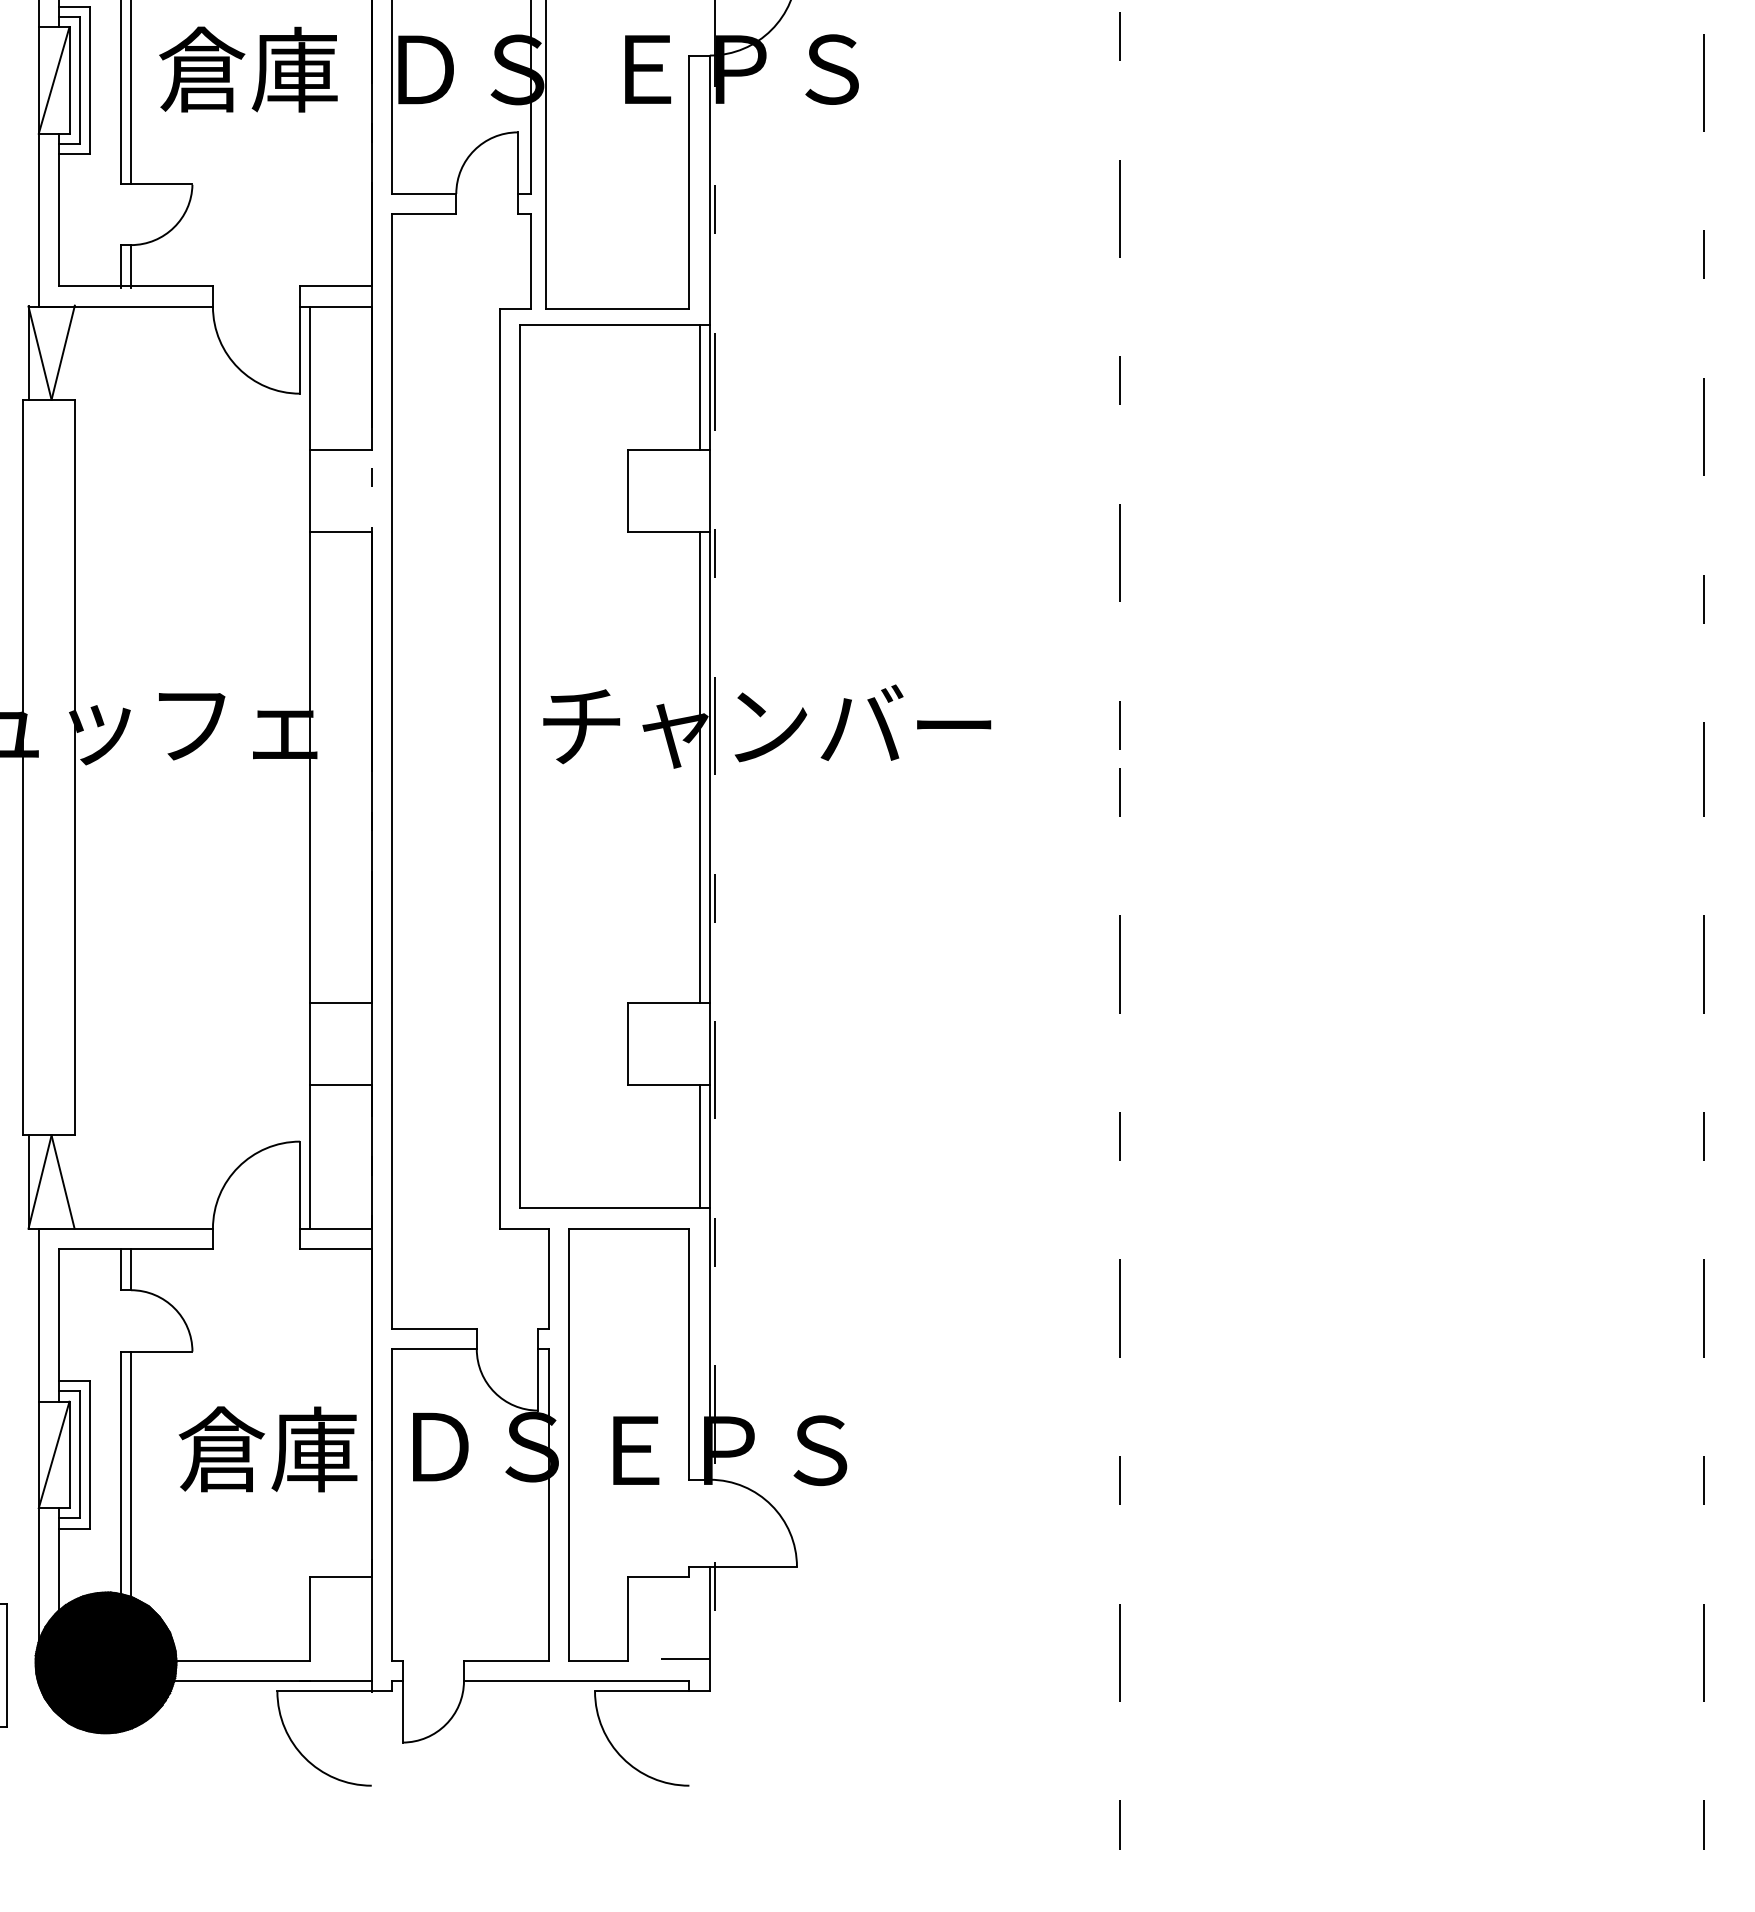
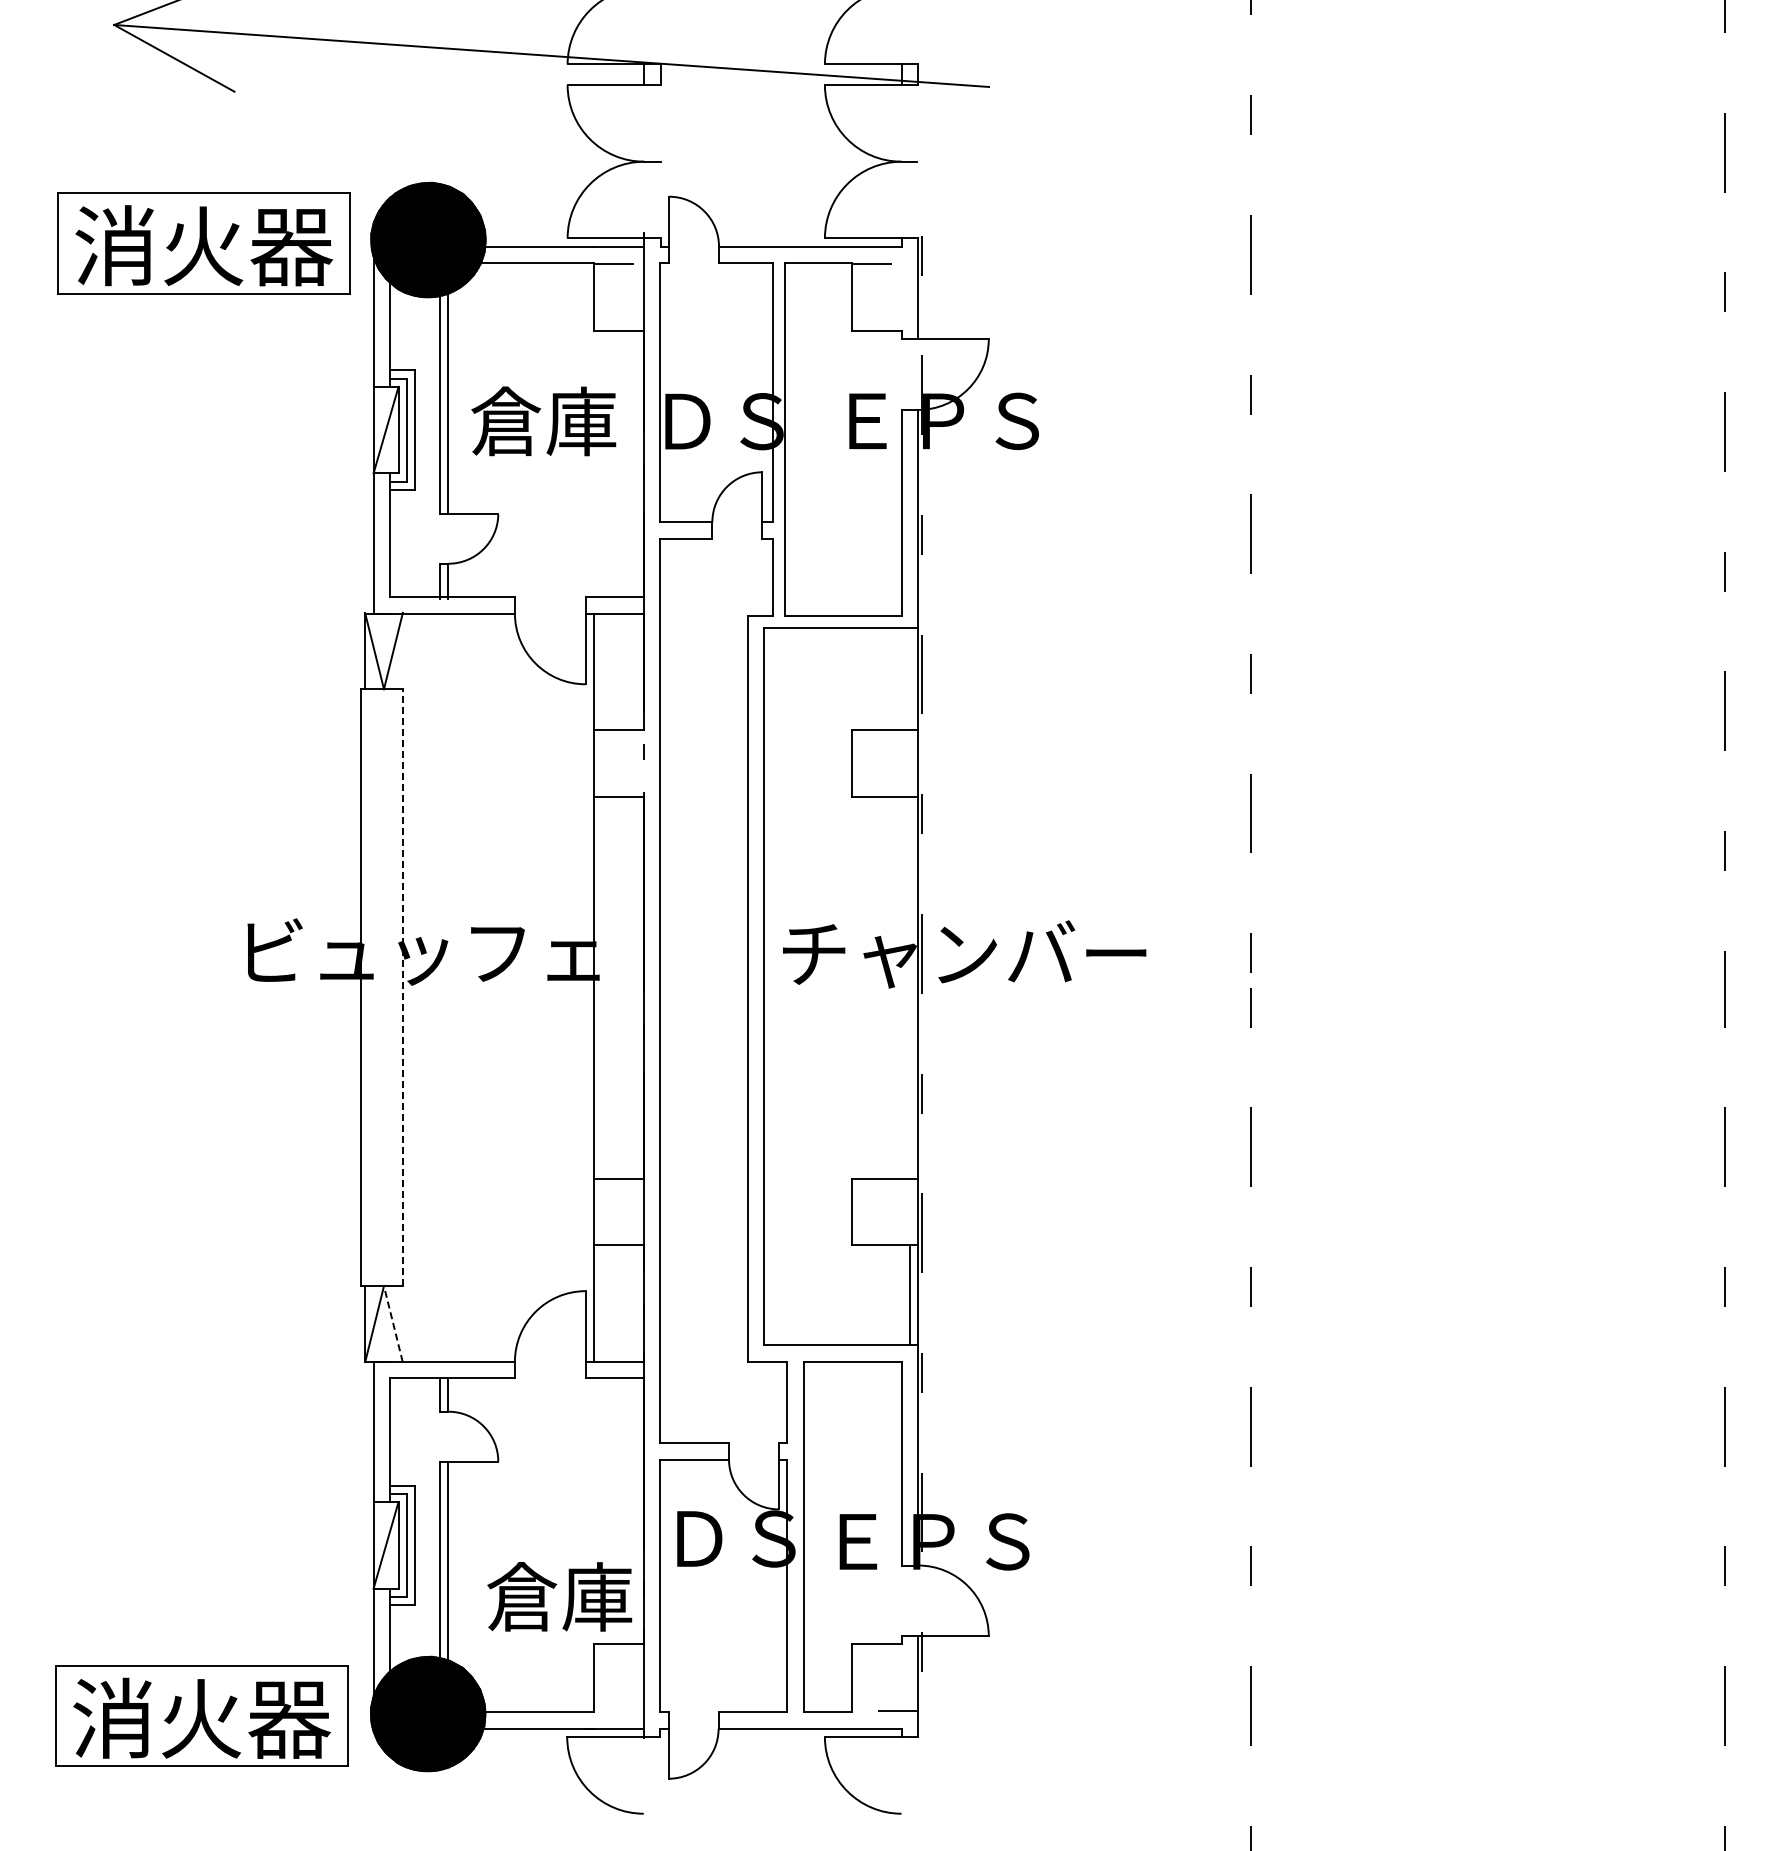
line: (699, 387) -> (909, 679), removed
line: (74, 767) -> (402, 987), solid -> dashed
line: (699, 767) -> (909, 987), removed
line: (63, 1182) -> (393, 1324), solid -> dashed
text: (267, 1448) -> (559, 1596), moved

